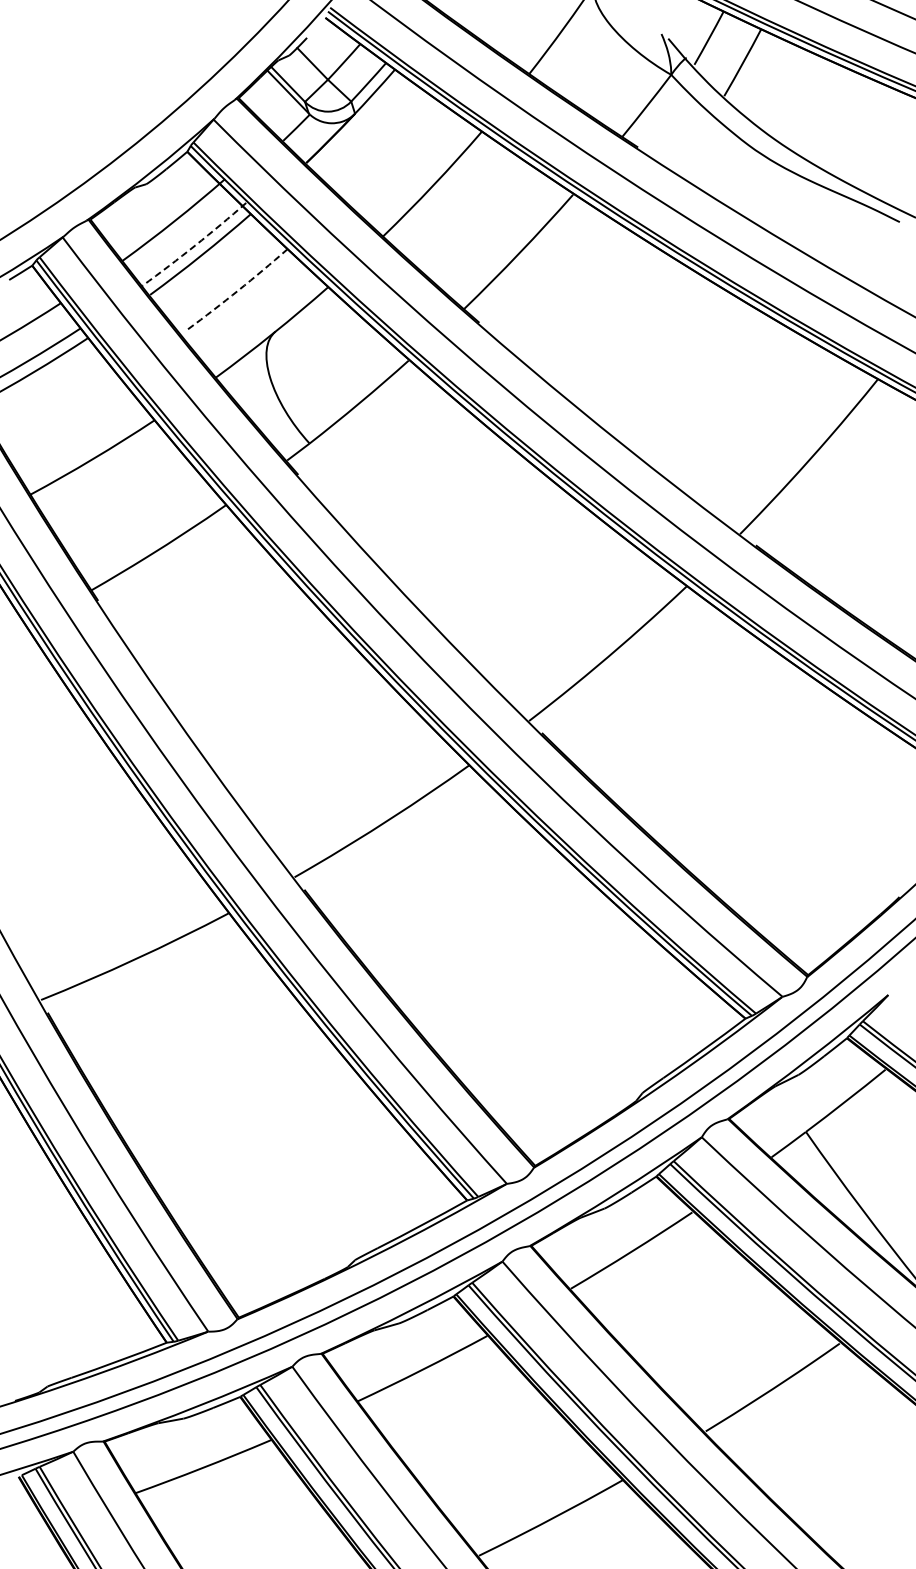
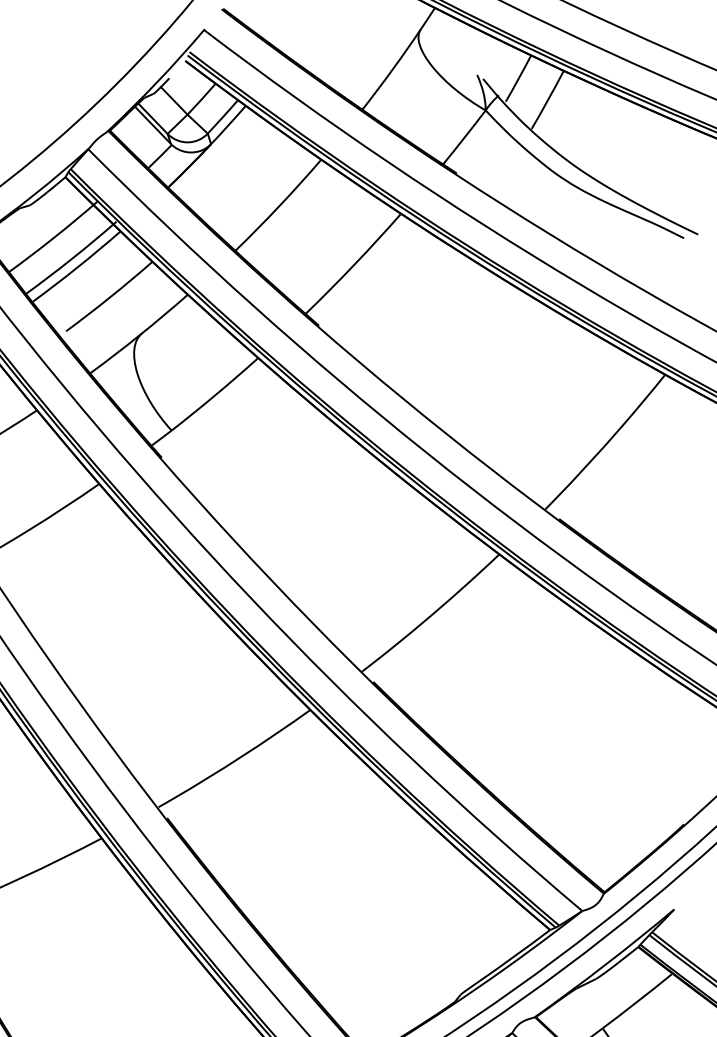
arc: (195, 245) -> (72, 258), dashed -> solid
arc: (238, 290) -> (109, 297), dashed -> solid

